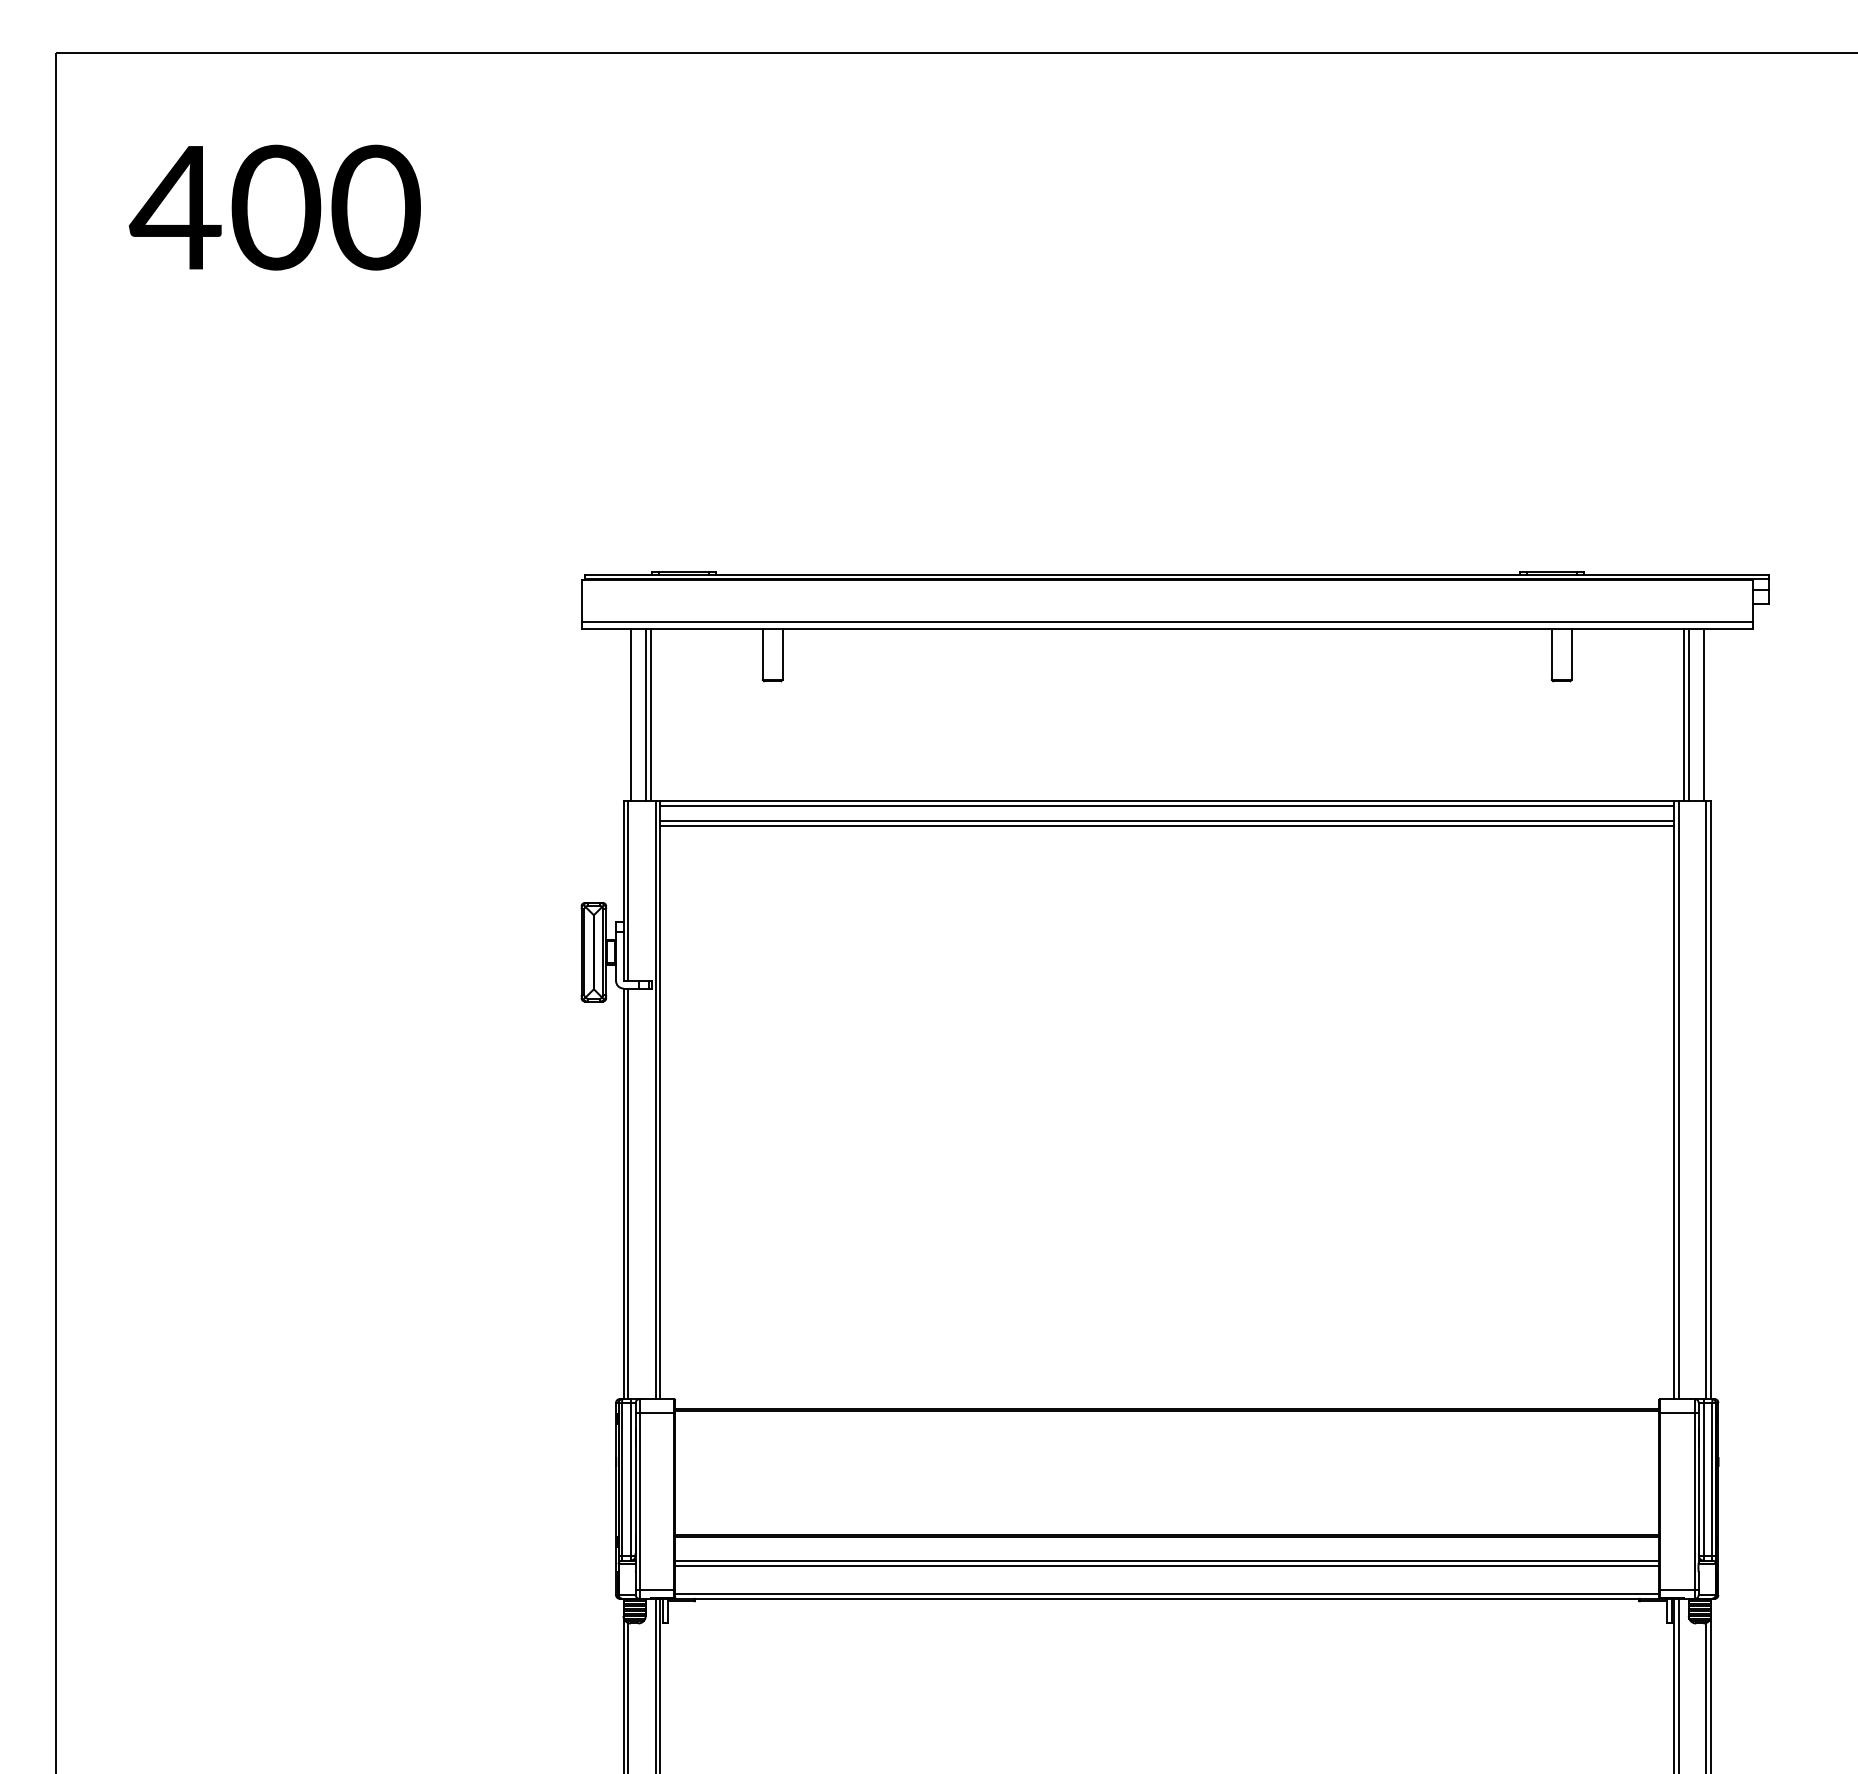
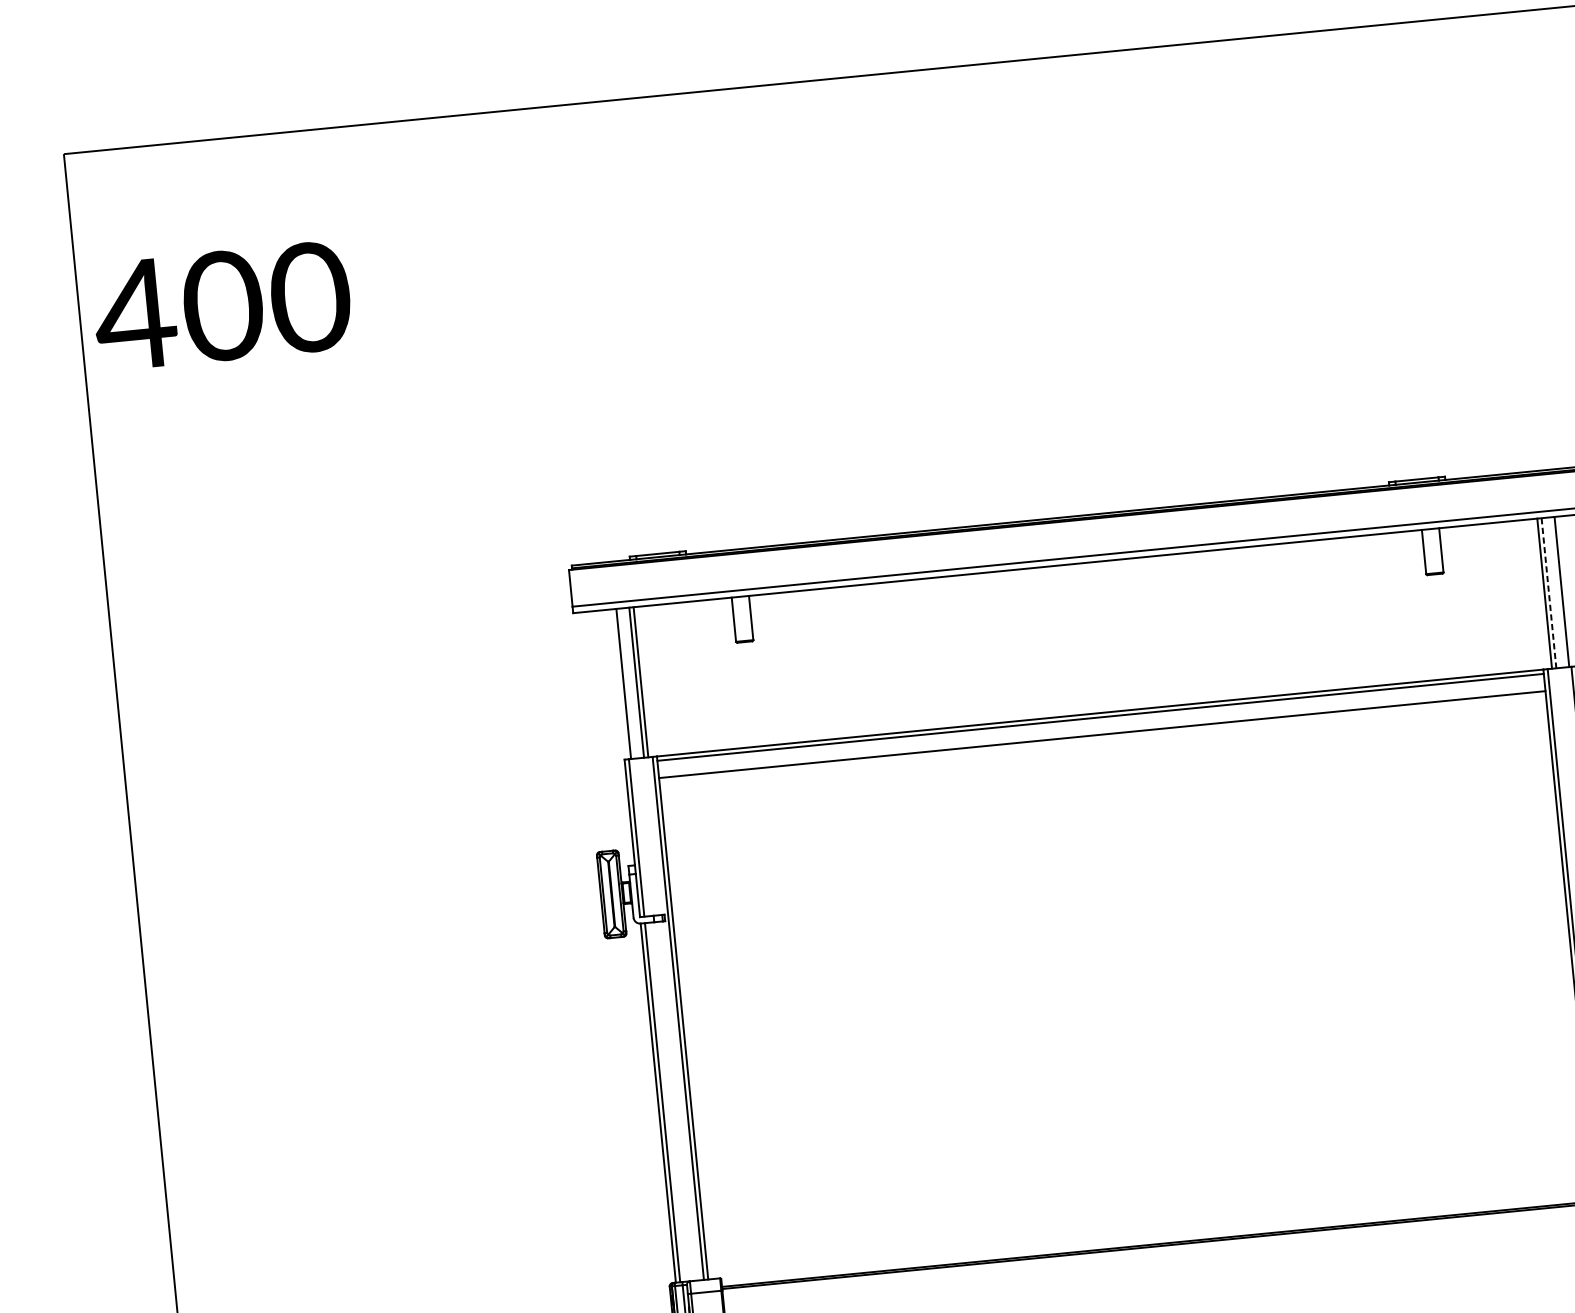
text: (274, 207) -> (221, 305), moved
line: (1688, 715) -> (1548, 593), solid -> dashed
line: (1166, 820) -> (1101, 730), removed

